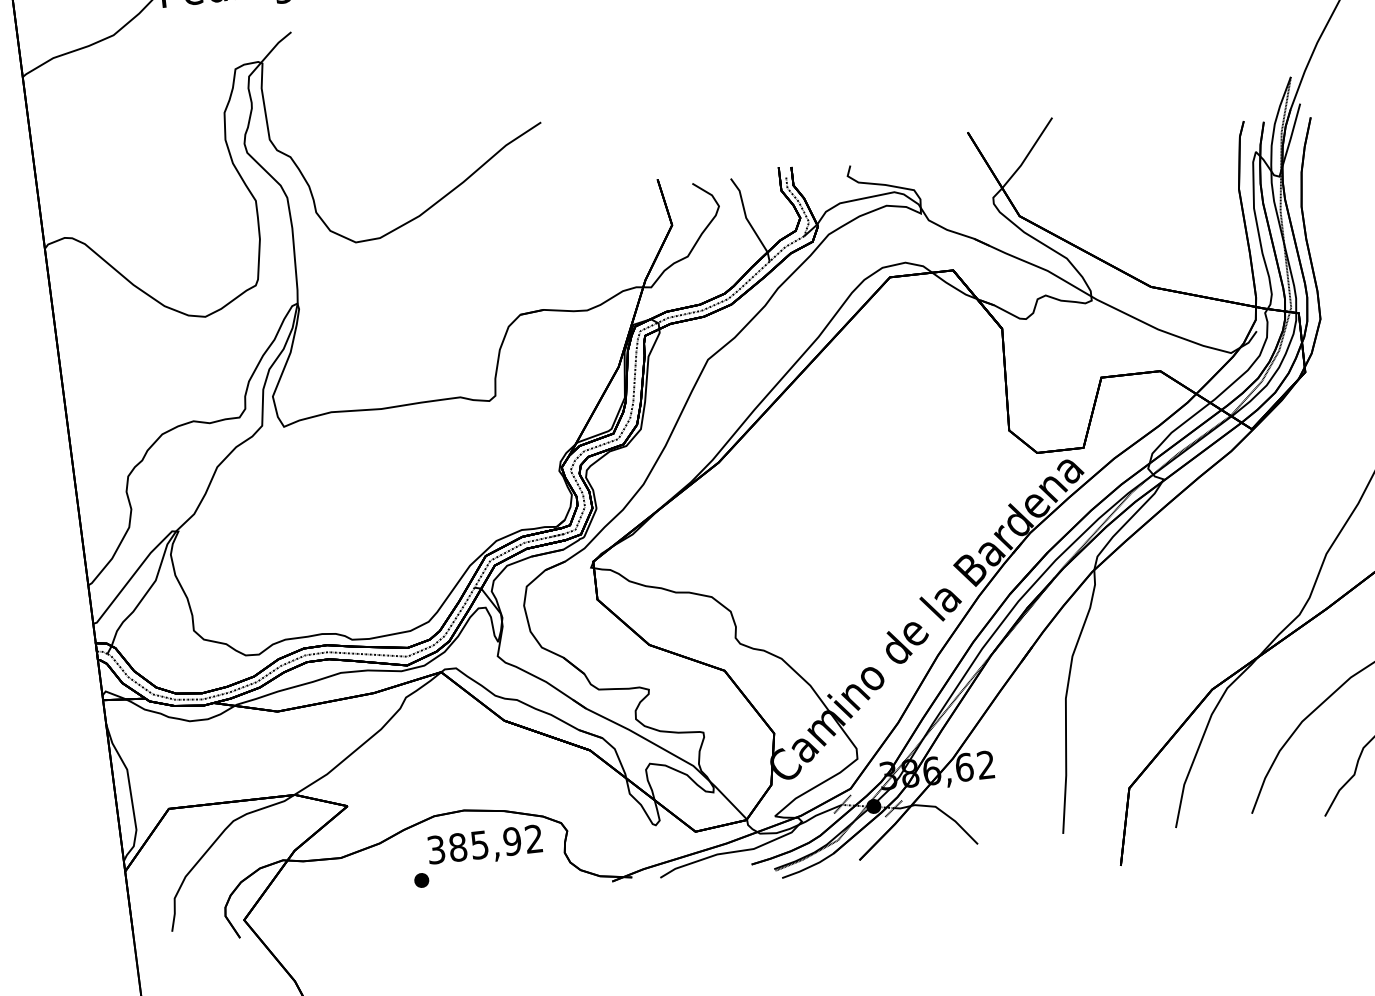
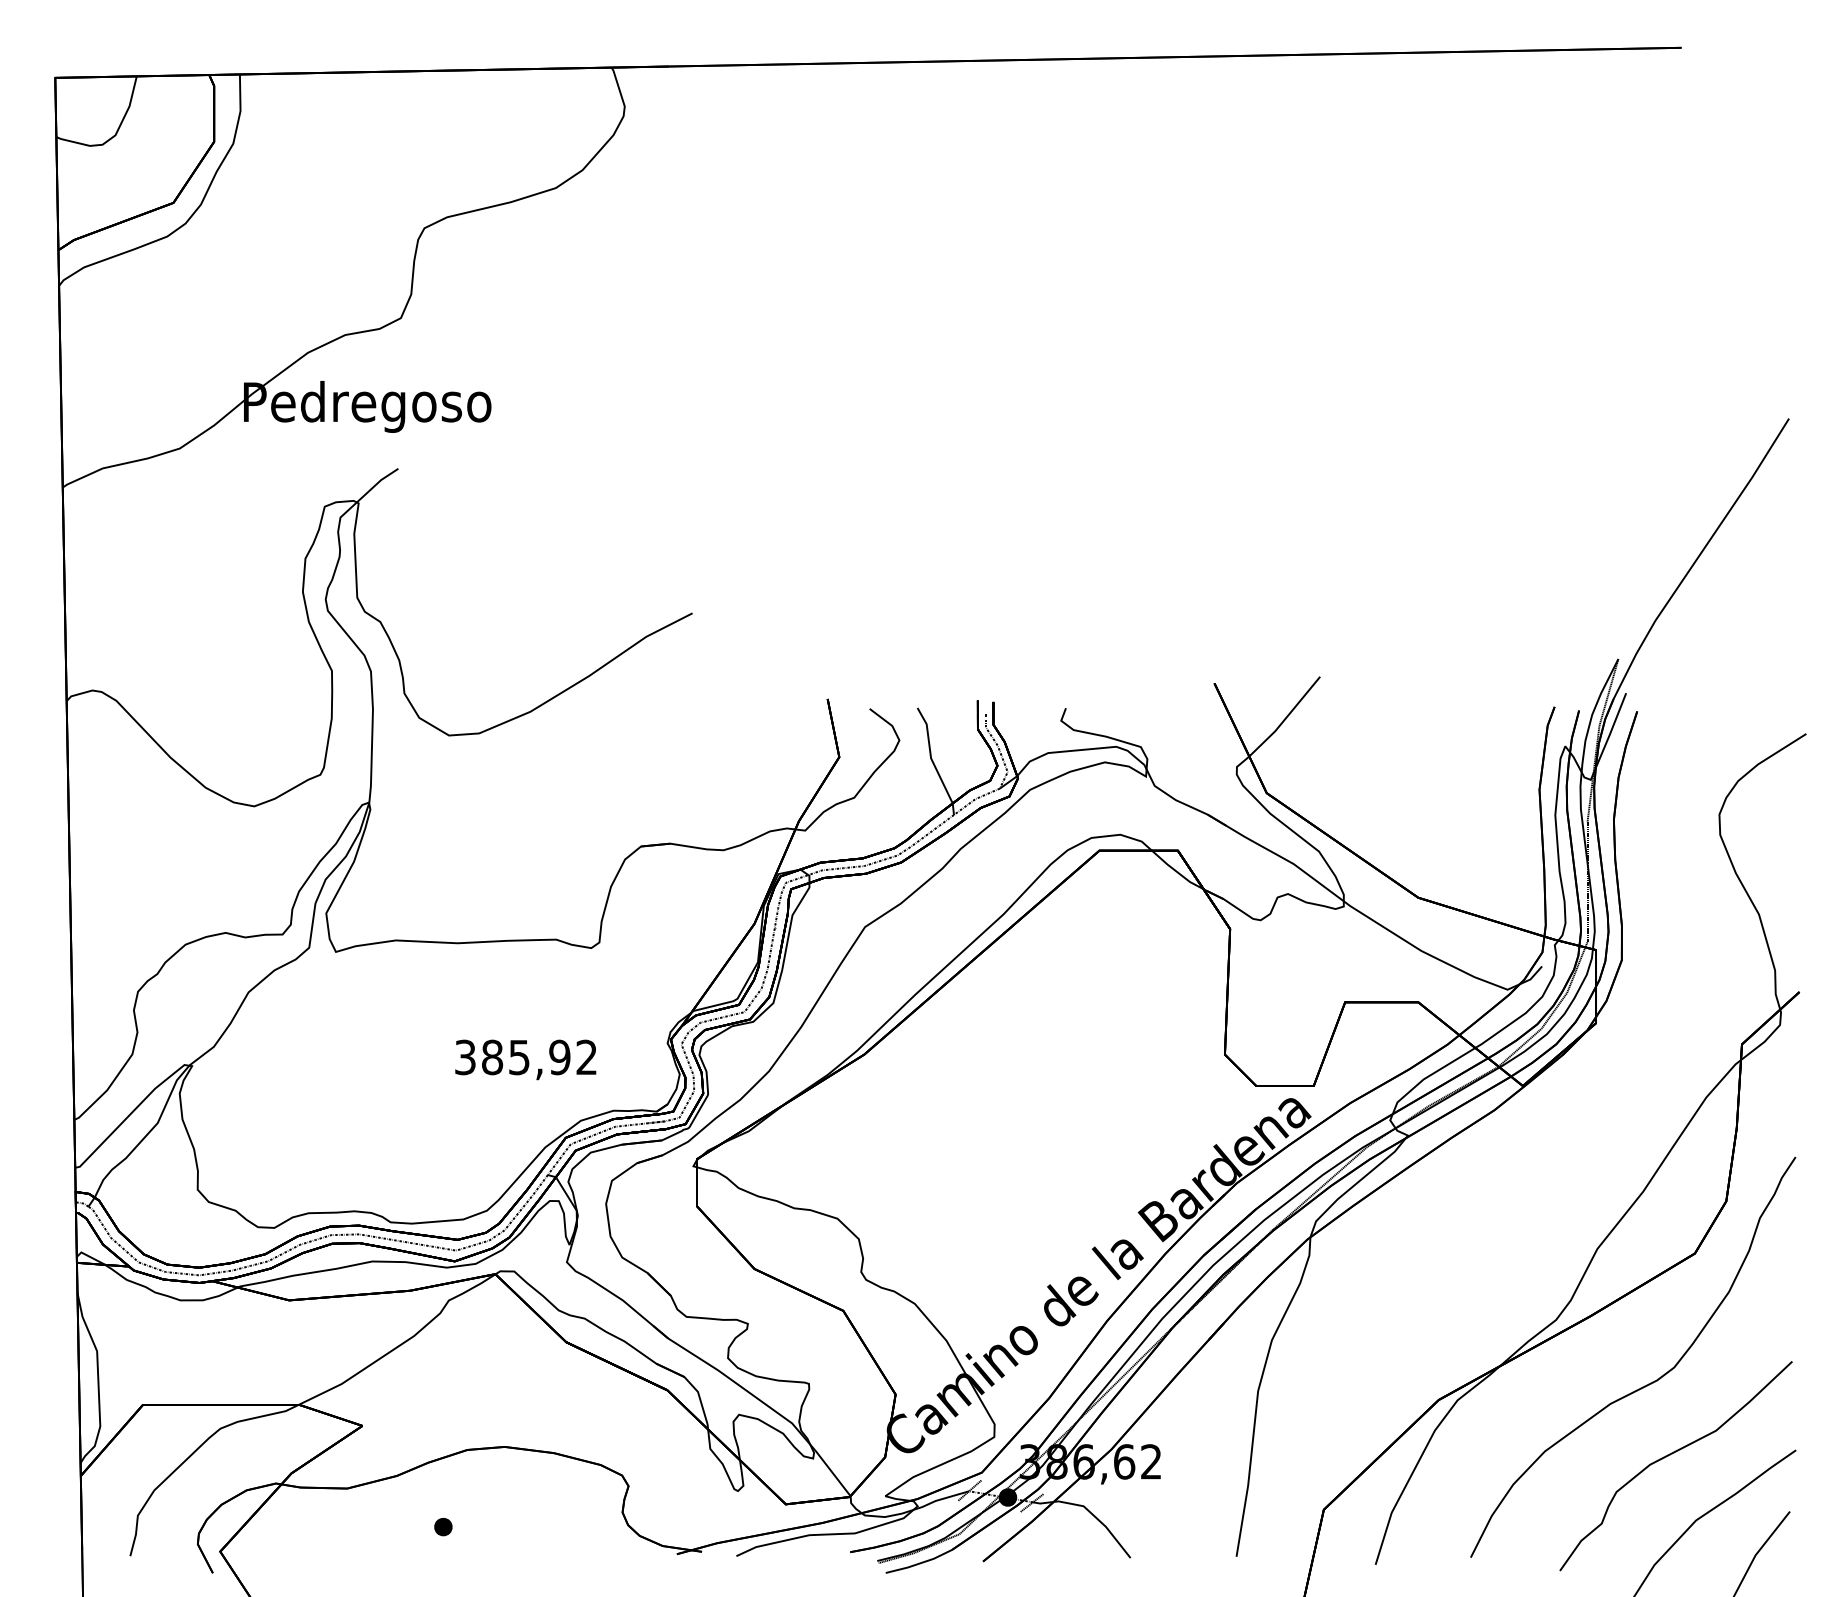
text: (484, 846) -> (525, 1059), moved

